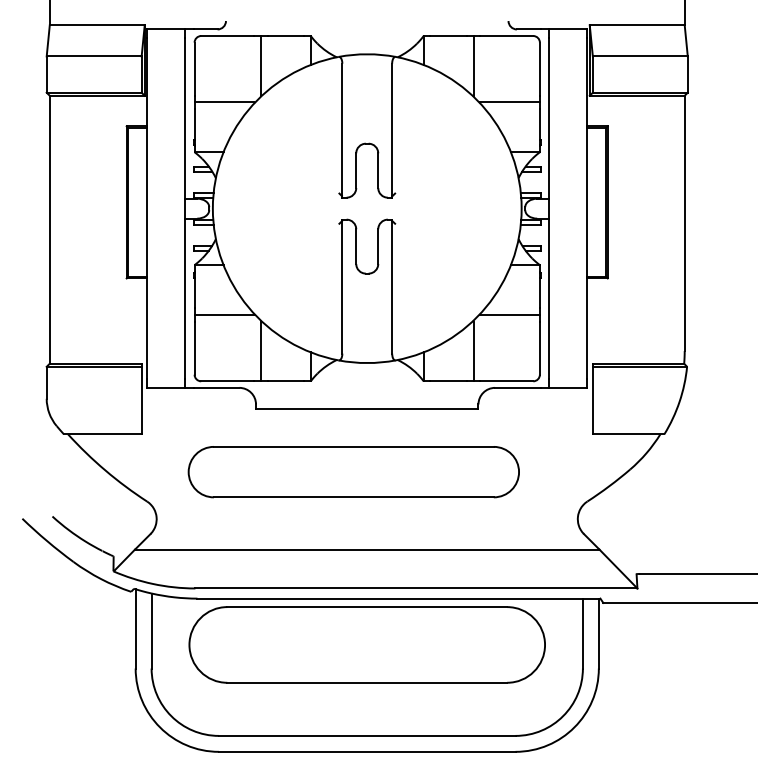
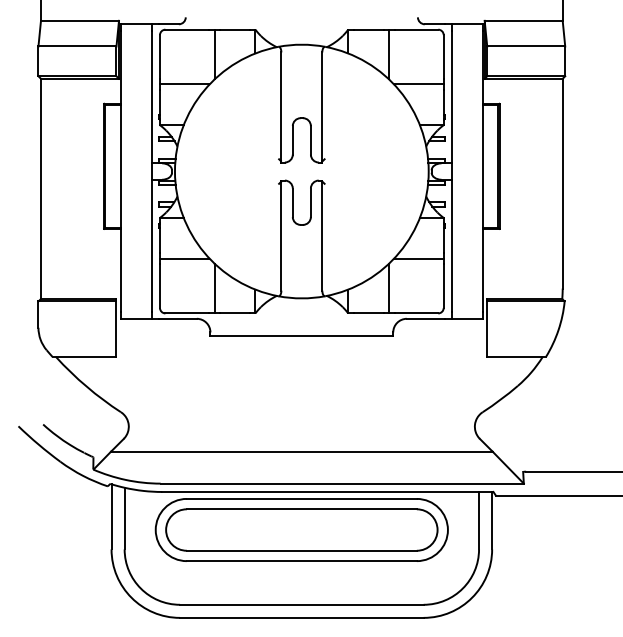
part: (353, 471) -> (301, 529), moved

